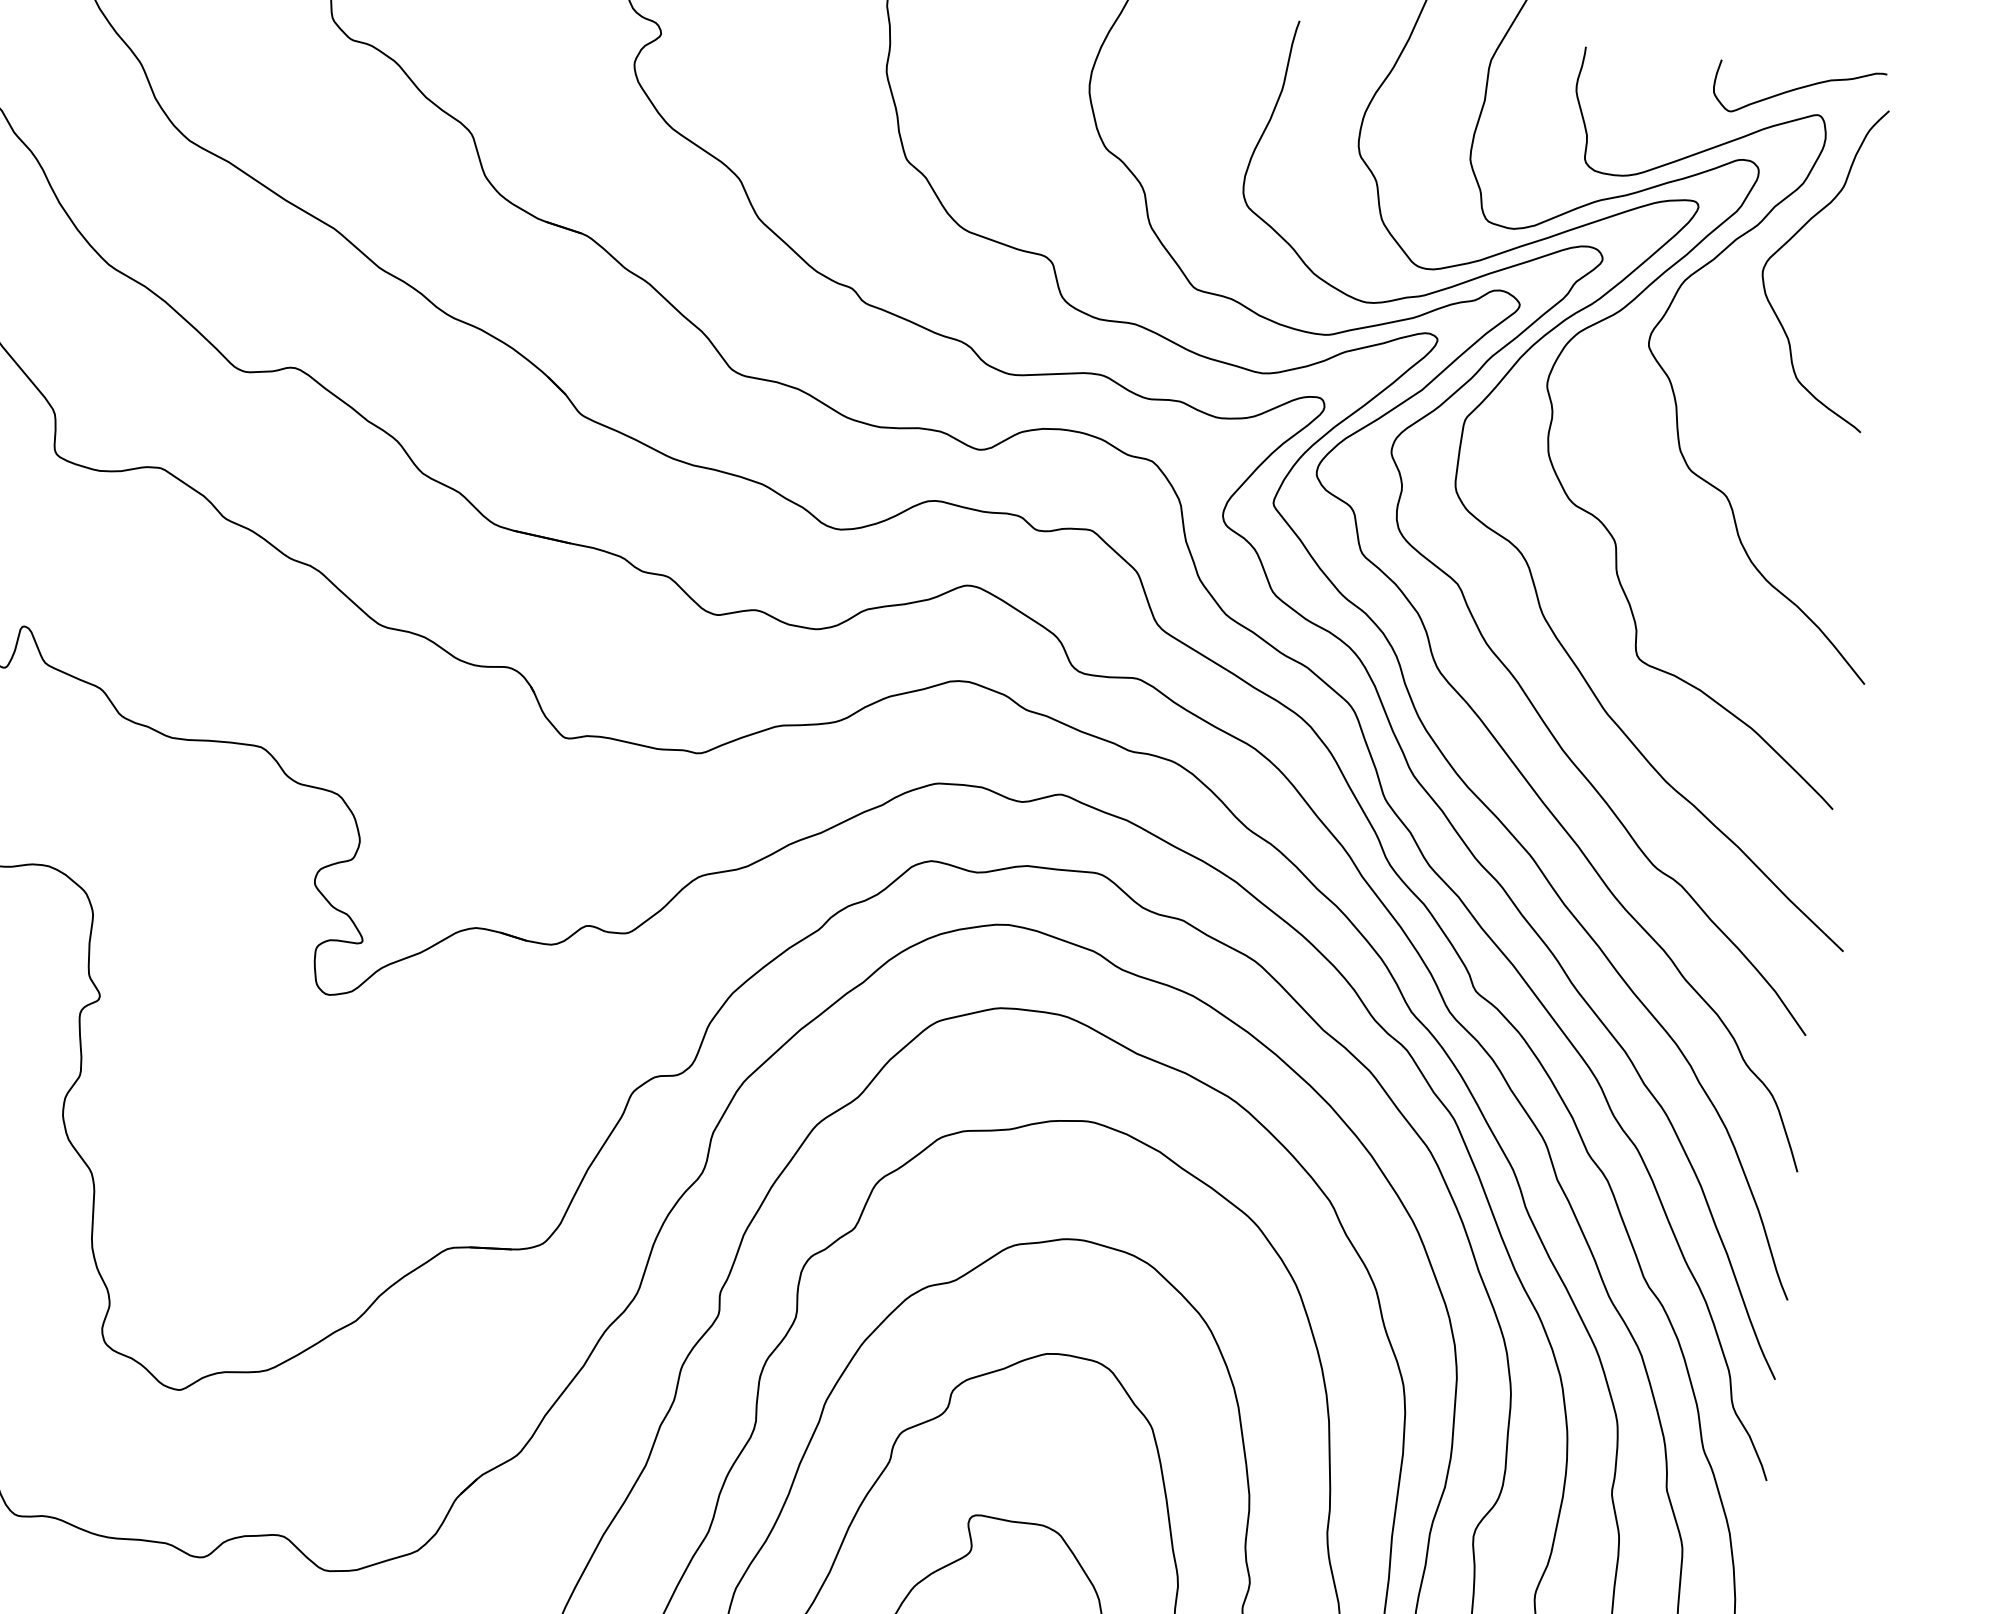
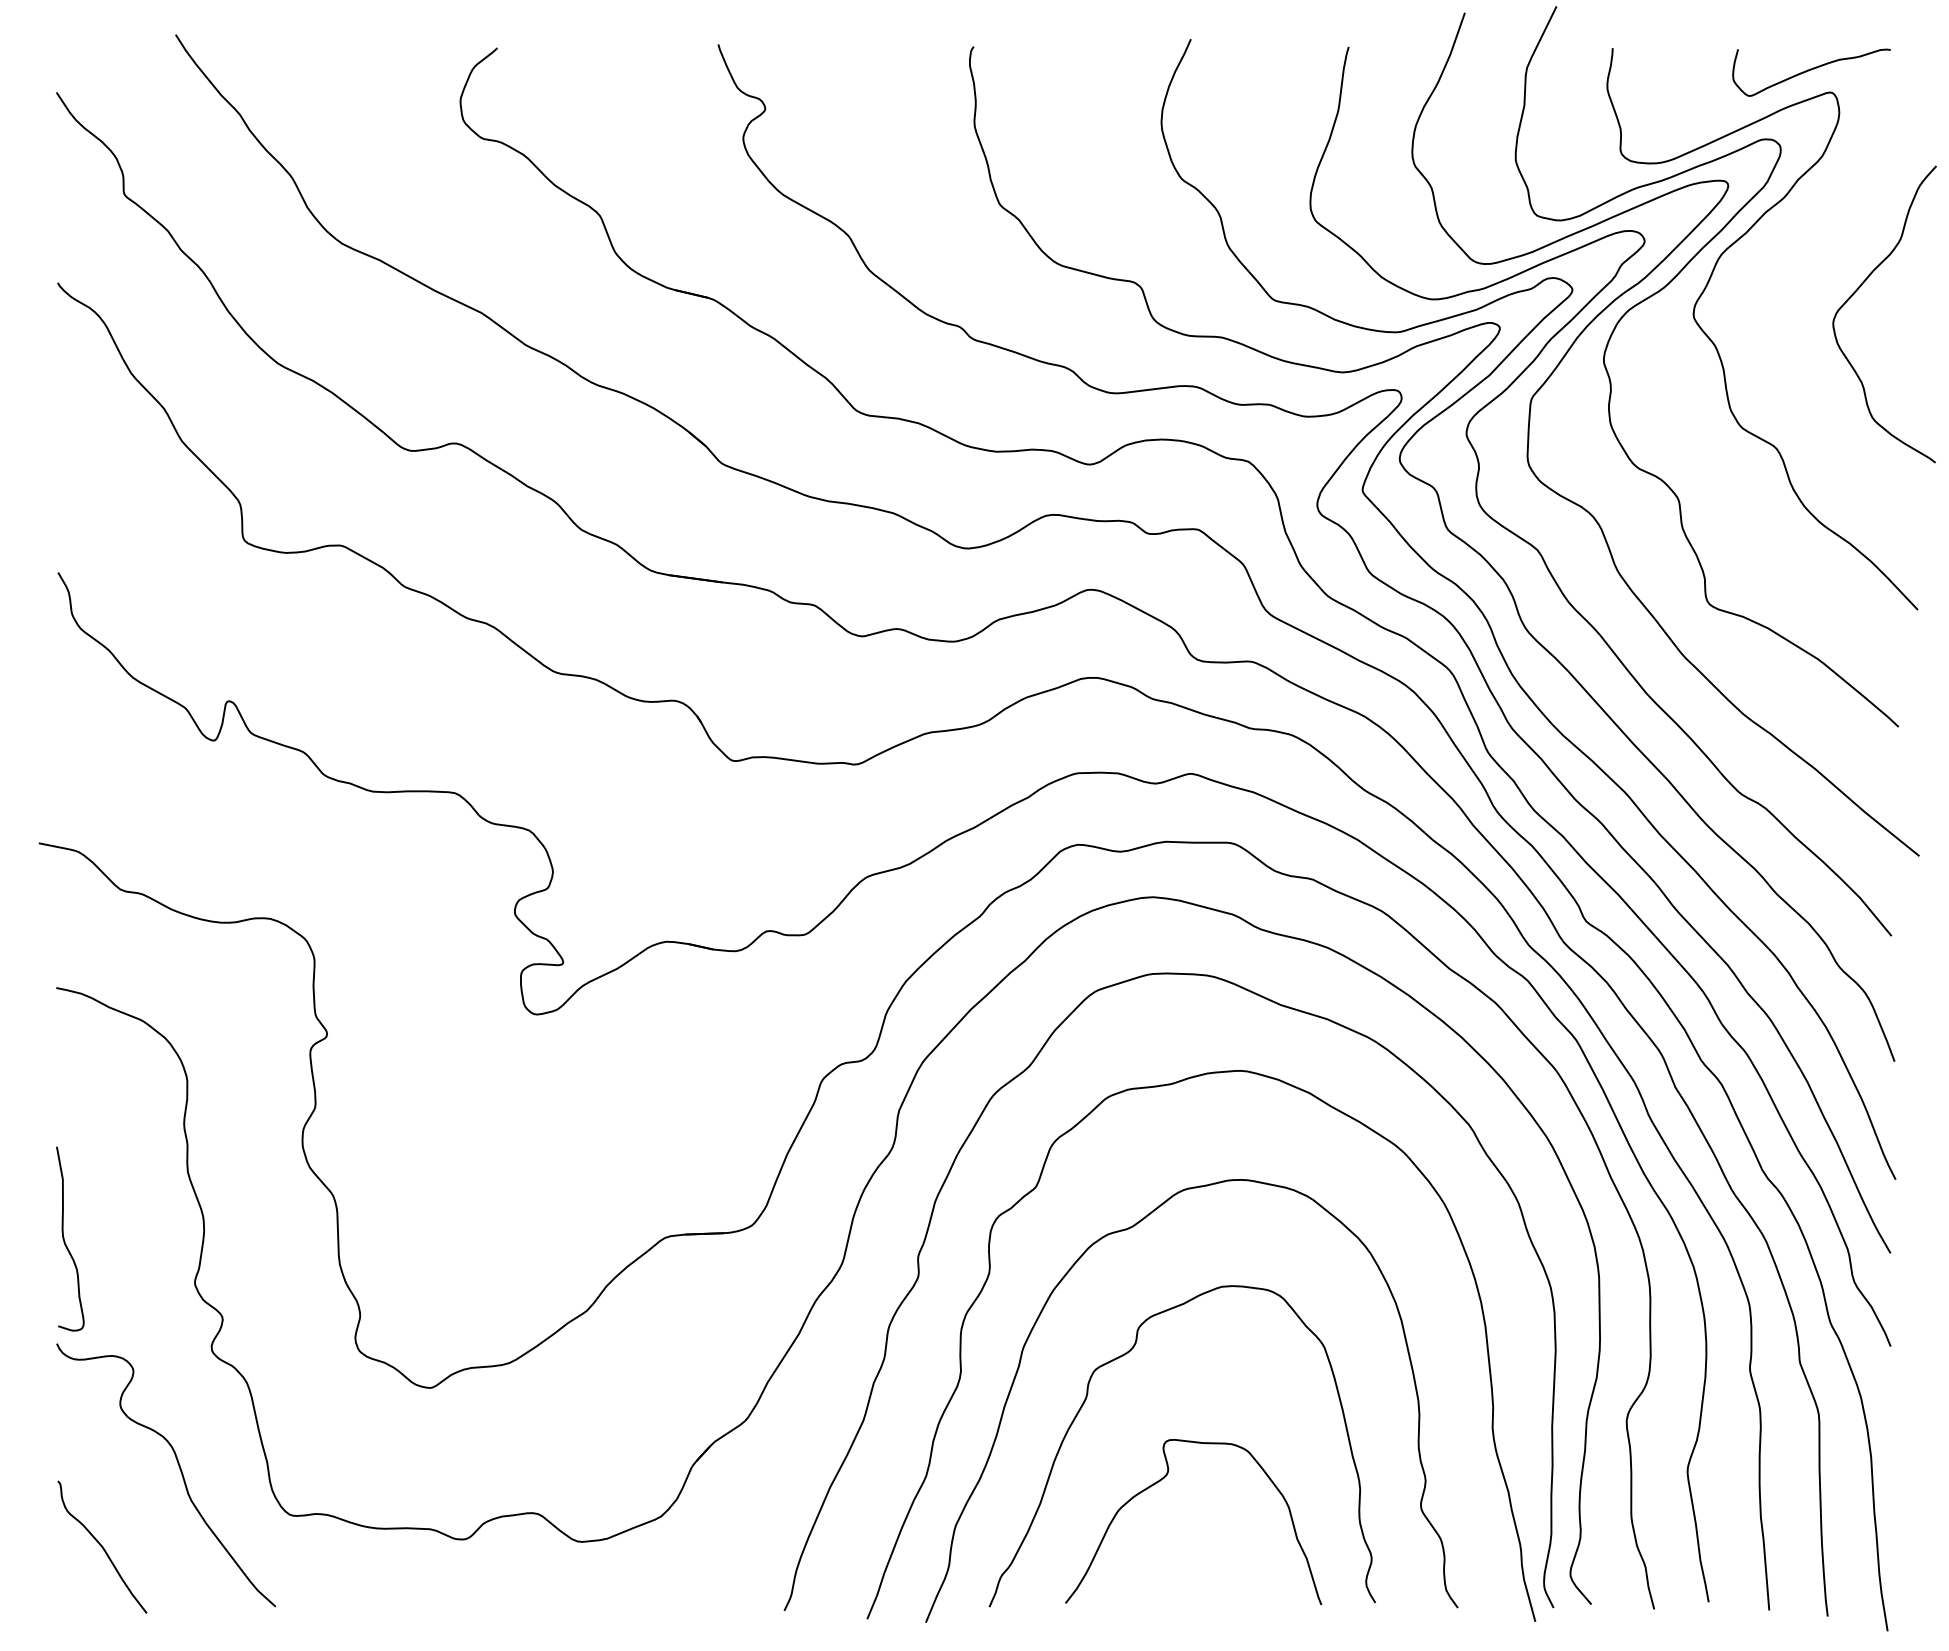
curve: (1790, 240) -> (1856, 292), moved

